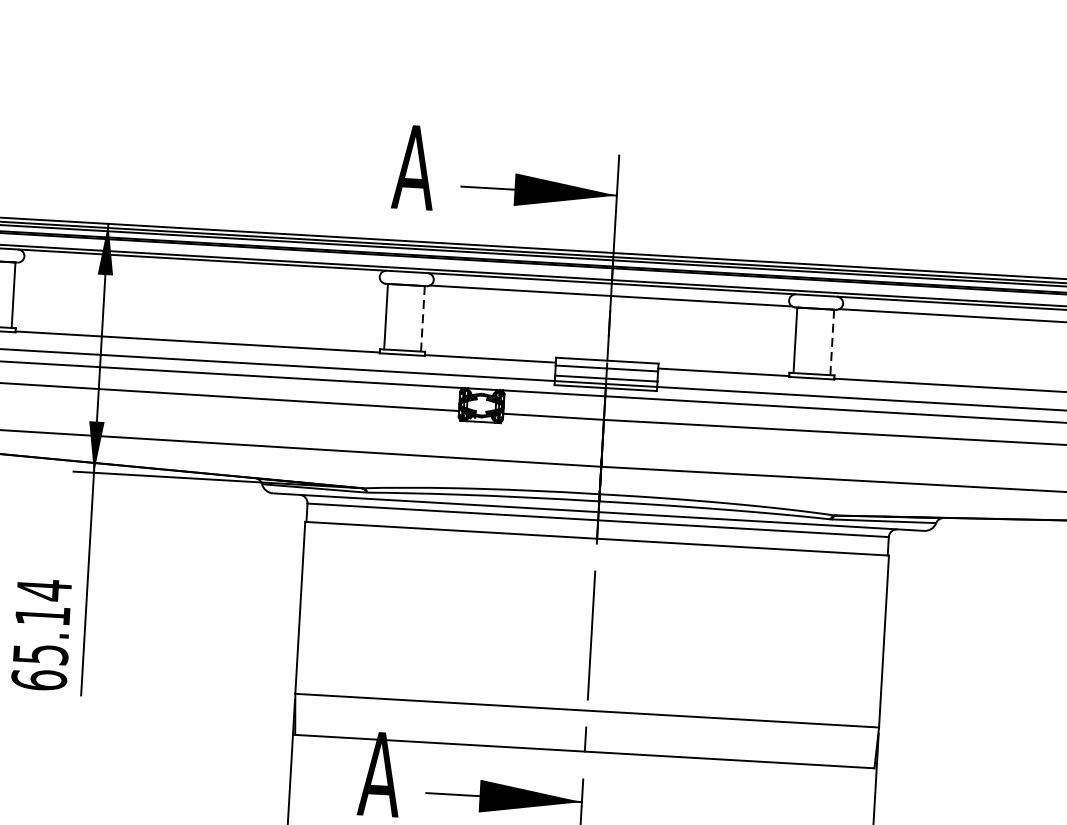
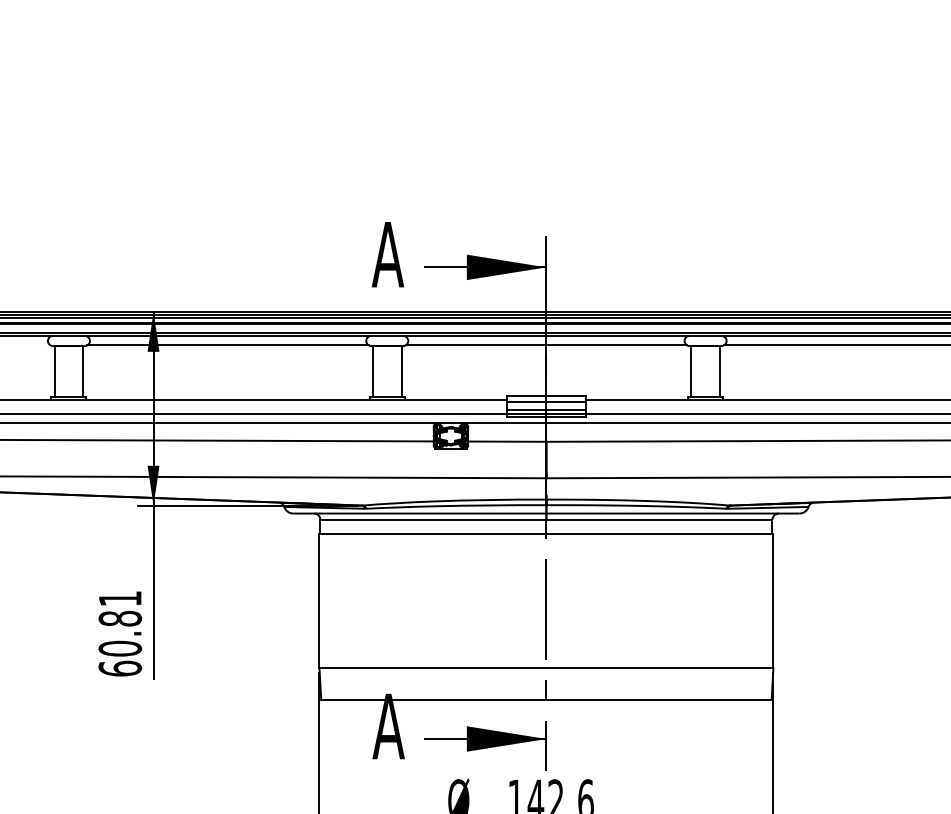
line: (200, 272) -> (227, 345), added
line: (422, 318) -> (401, 371), dashed -> solid
line: (831, 342) -> (719, 371), dashed -> solid
text: (42, 621) -> (120, 623), 65.14 -> 60.81

